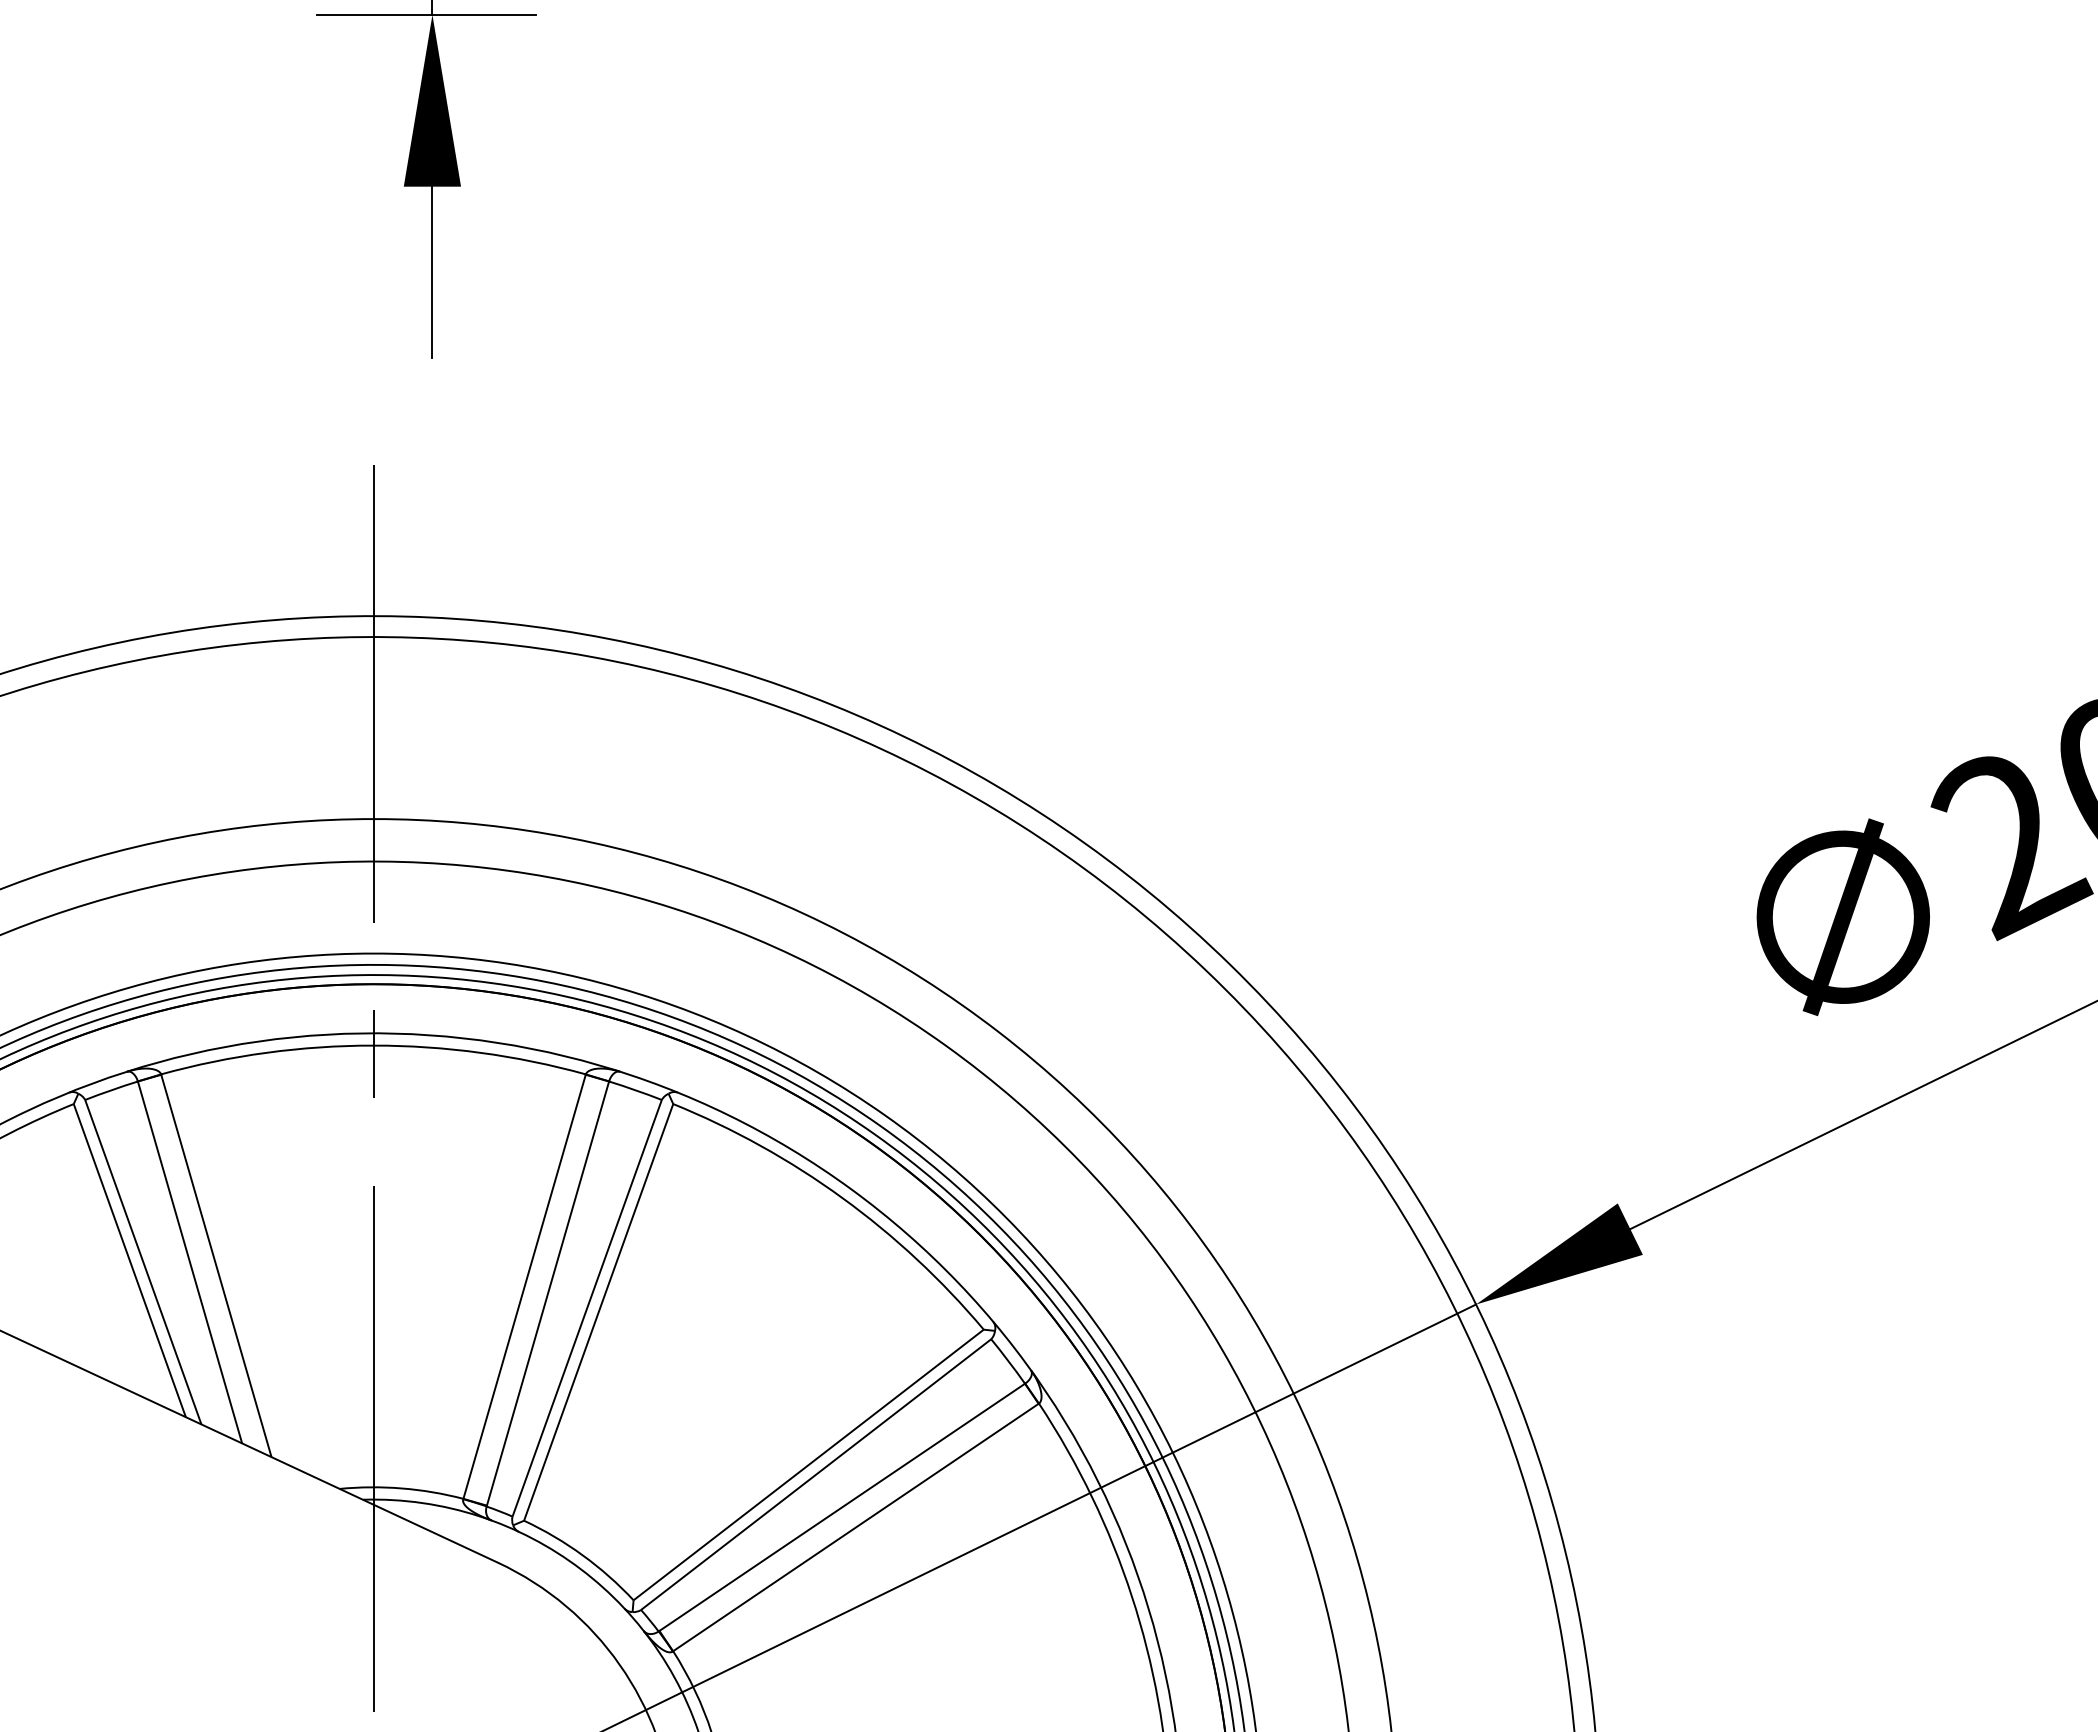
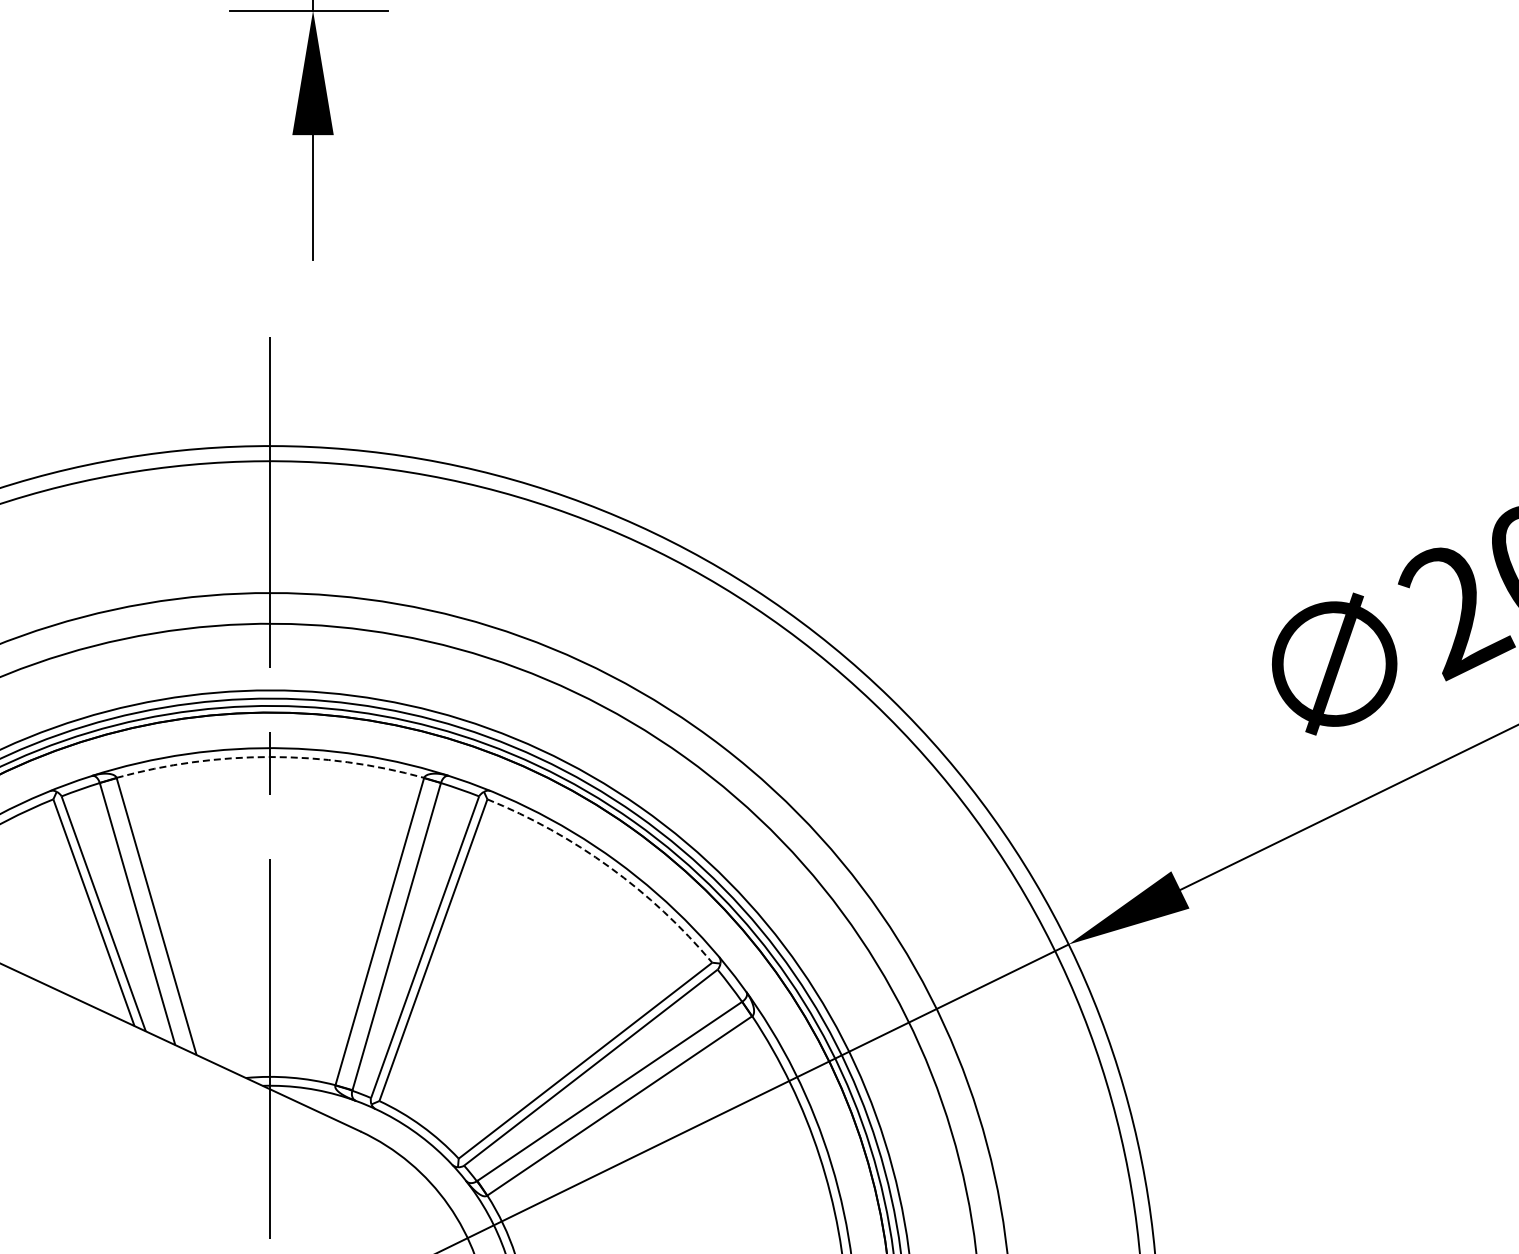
arc: (373, 1046) -> (270, 757), solid -> dashed
arc: (841, 1198) -> (609, 867), solid -> dashed

